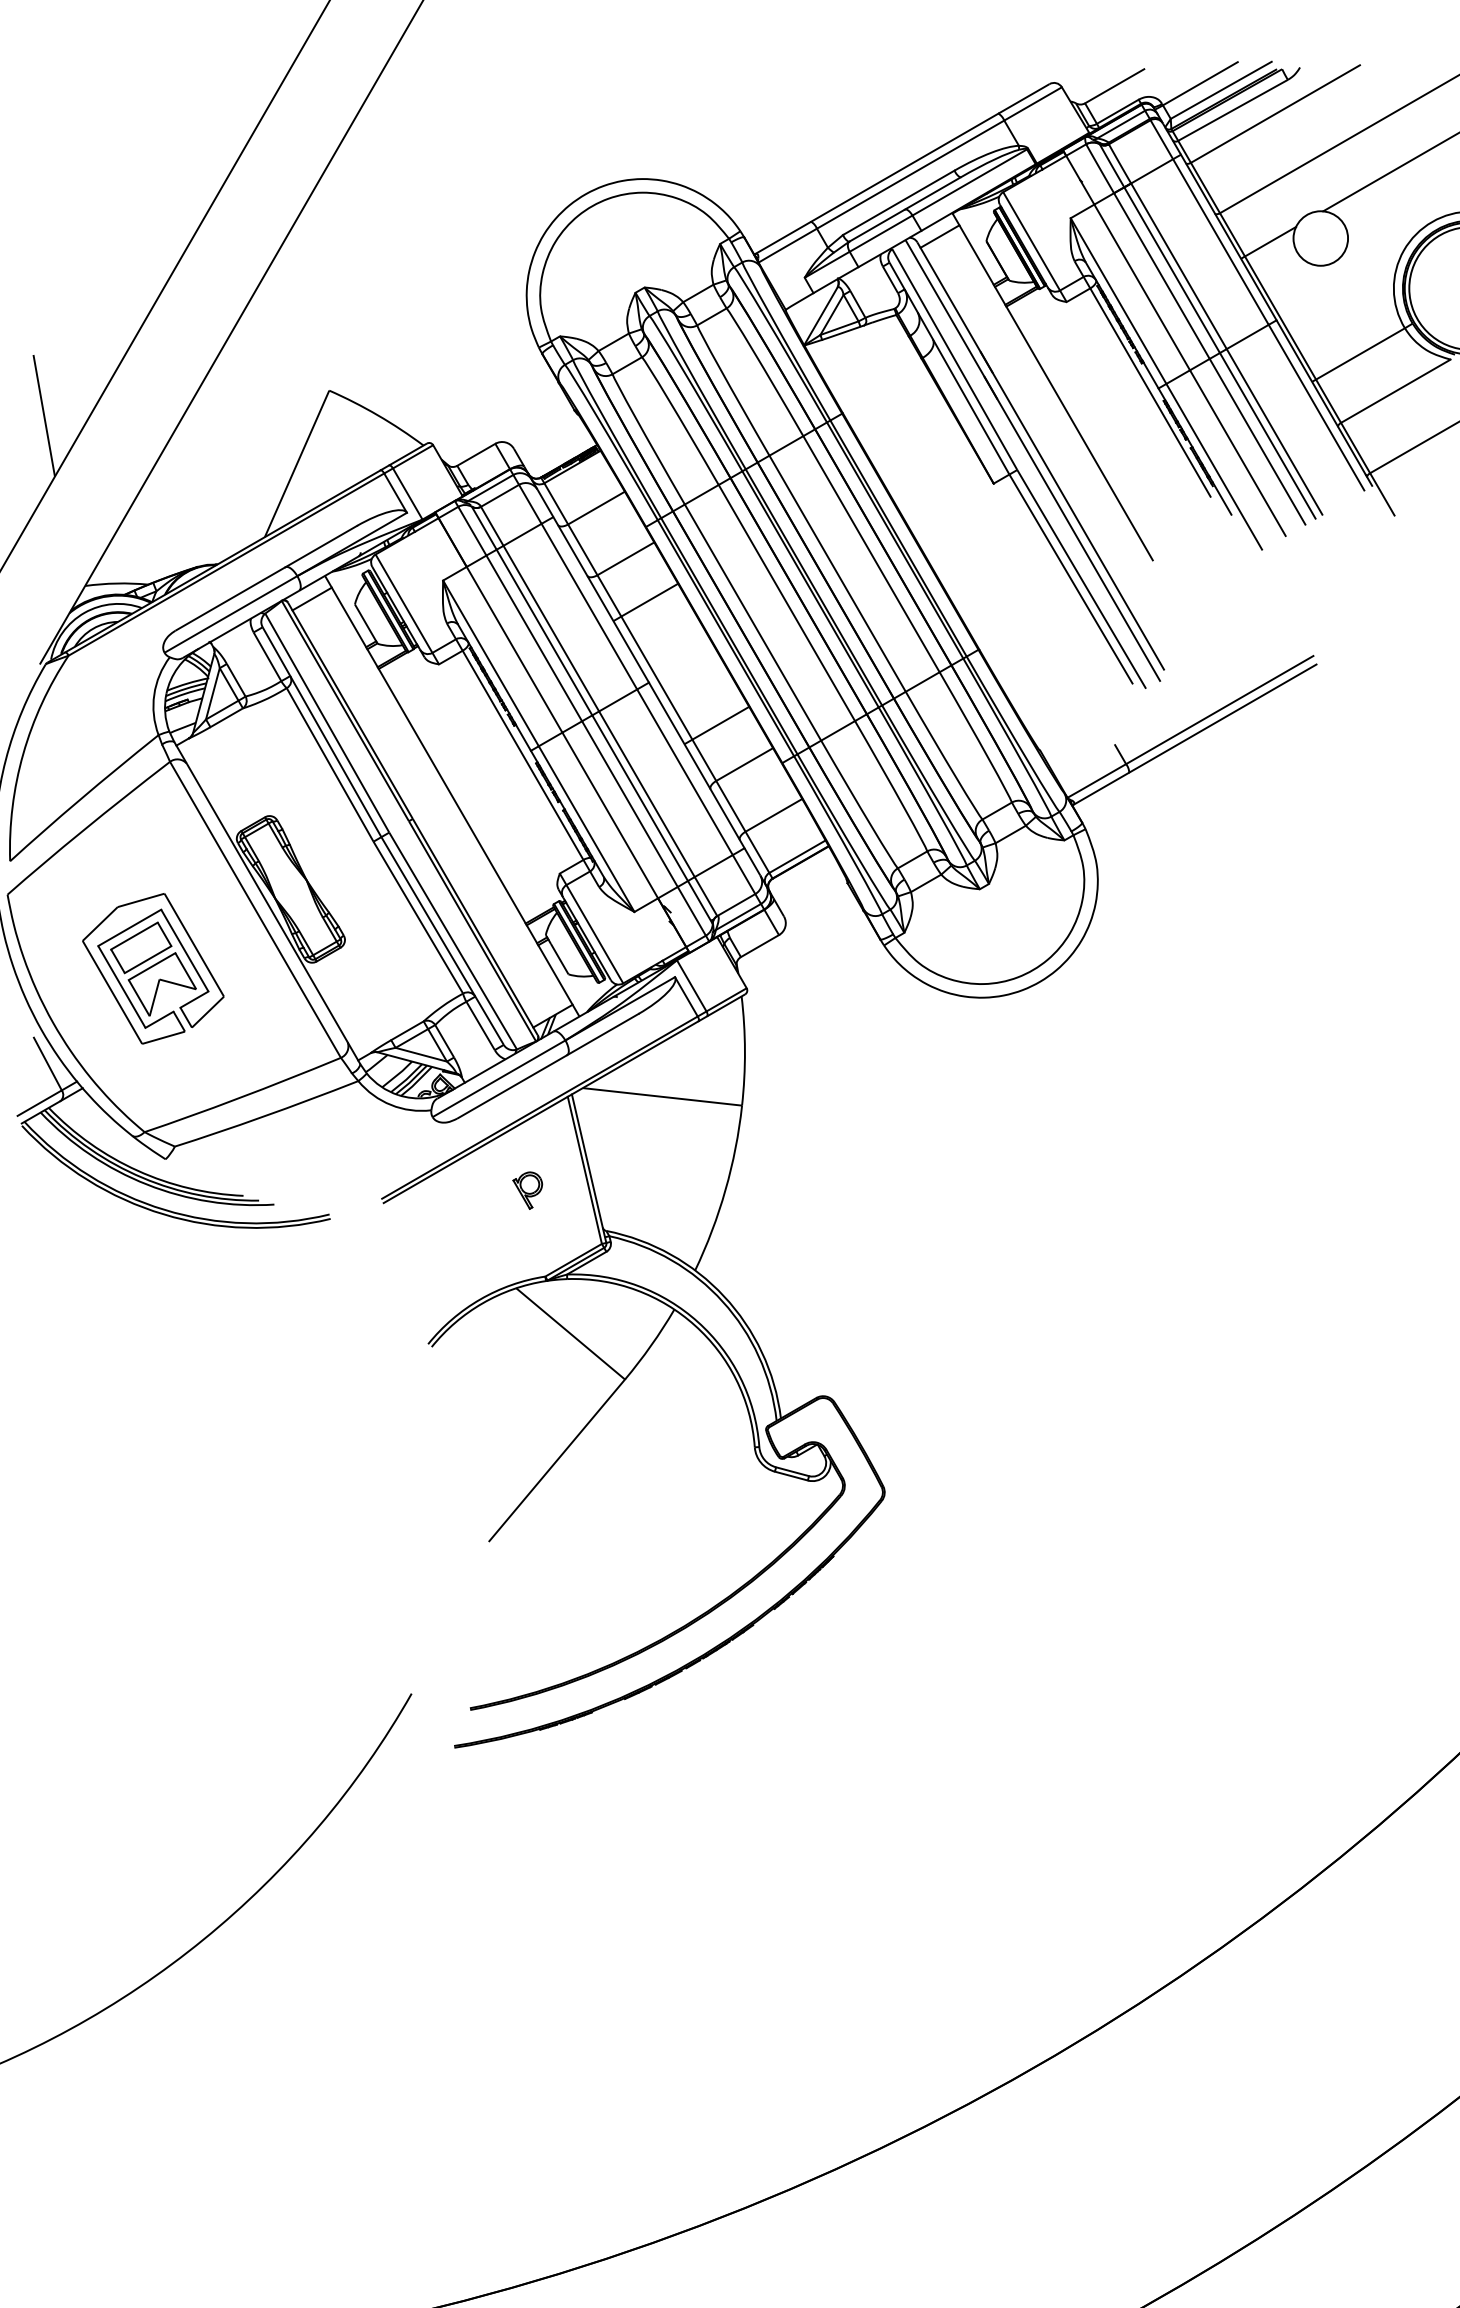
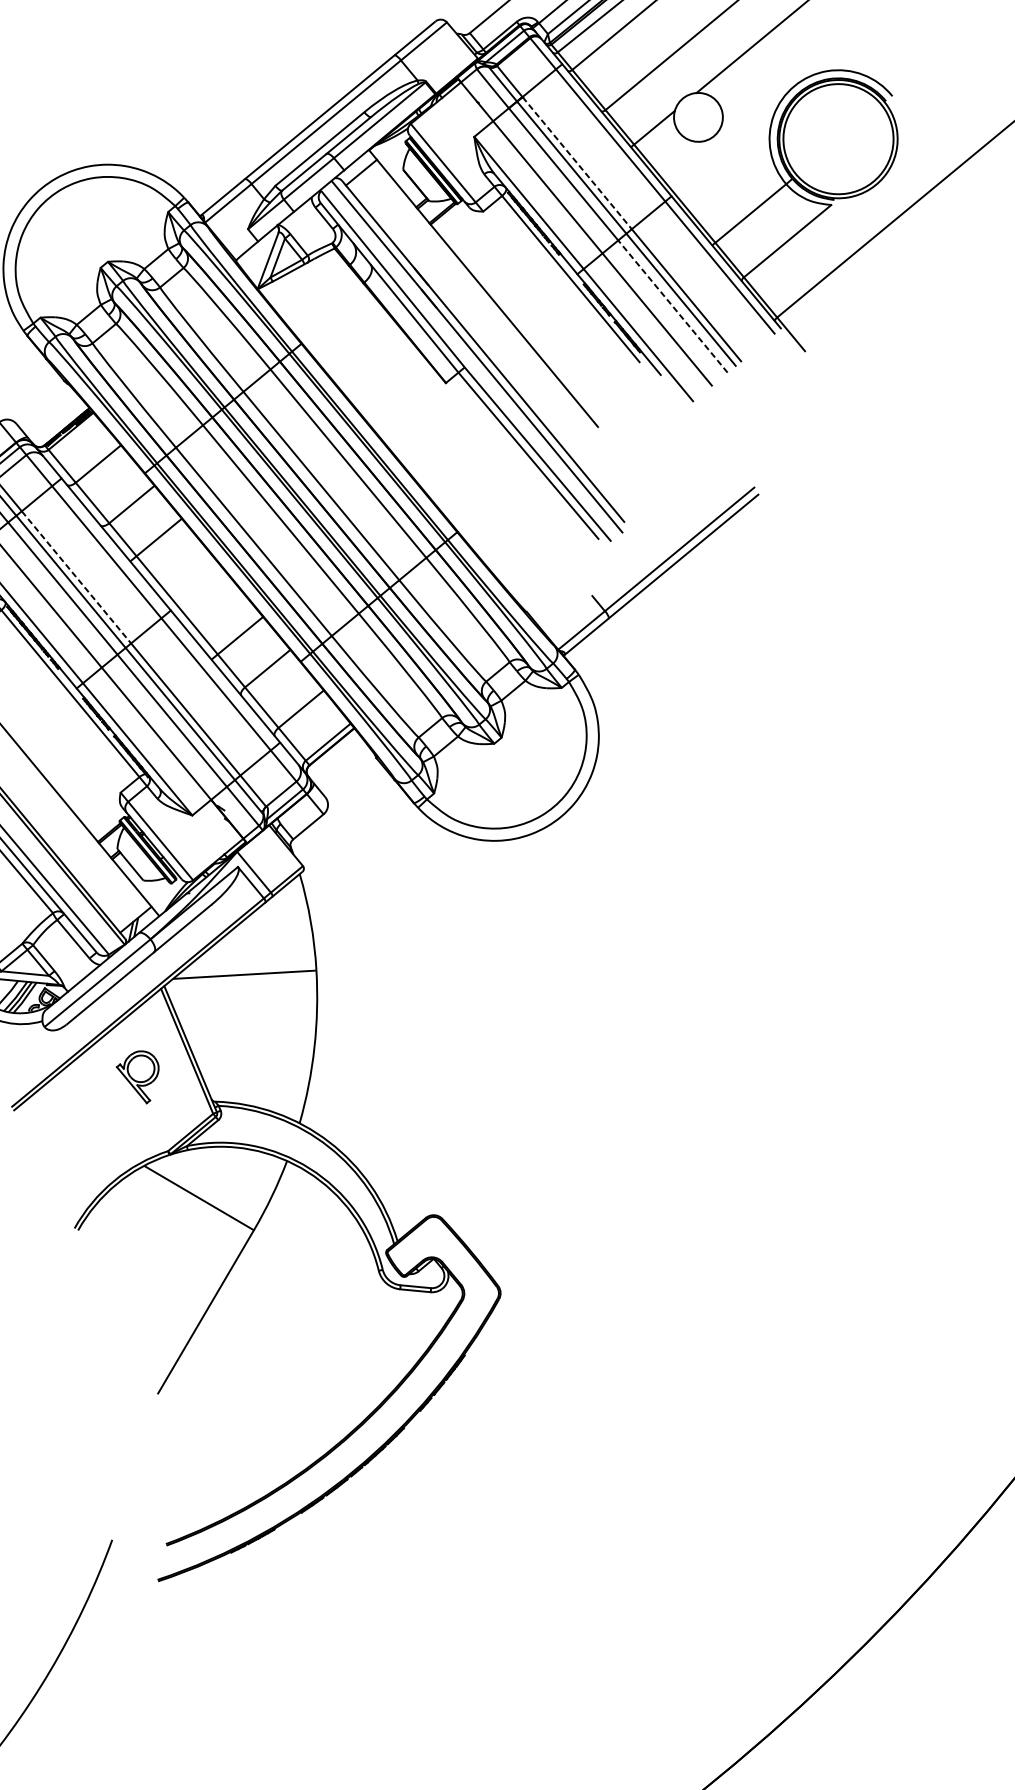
line: (1178, 266) -> (576, 163), solid -> dashed
line: (1257, 441) -> (672, 306), solid -> dashed
line: (551, 628) -> (76, 577), solid -> dashed
part: (527, 1190) -> (139, 1077), size x1.6

